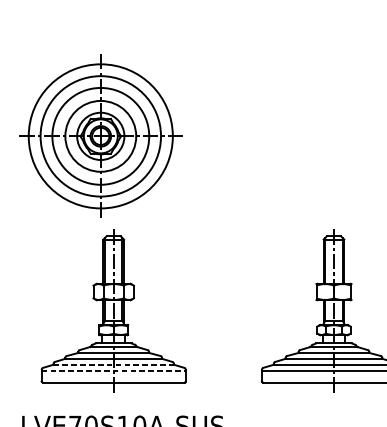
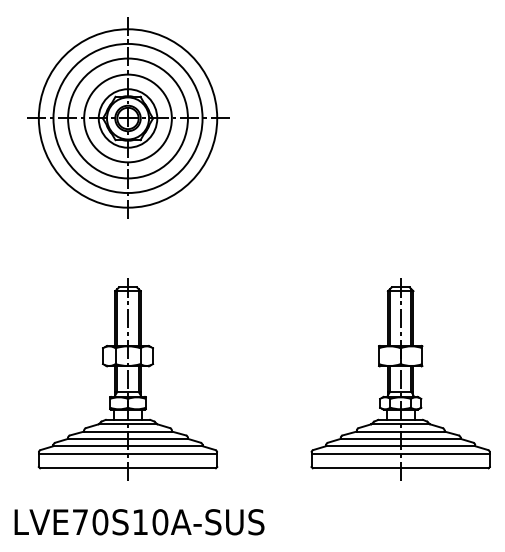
part: (101, 135) -> (128, 117), moved
line: (114, 364) -> (128, 446), dashed -> solid
line: (114, 370) -> (128, 453), dashed -> solid

